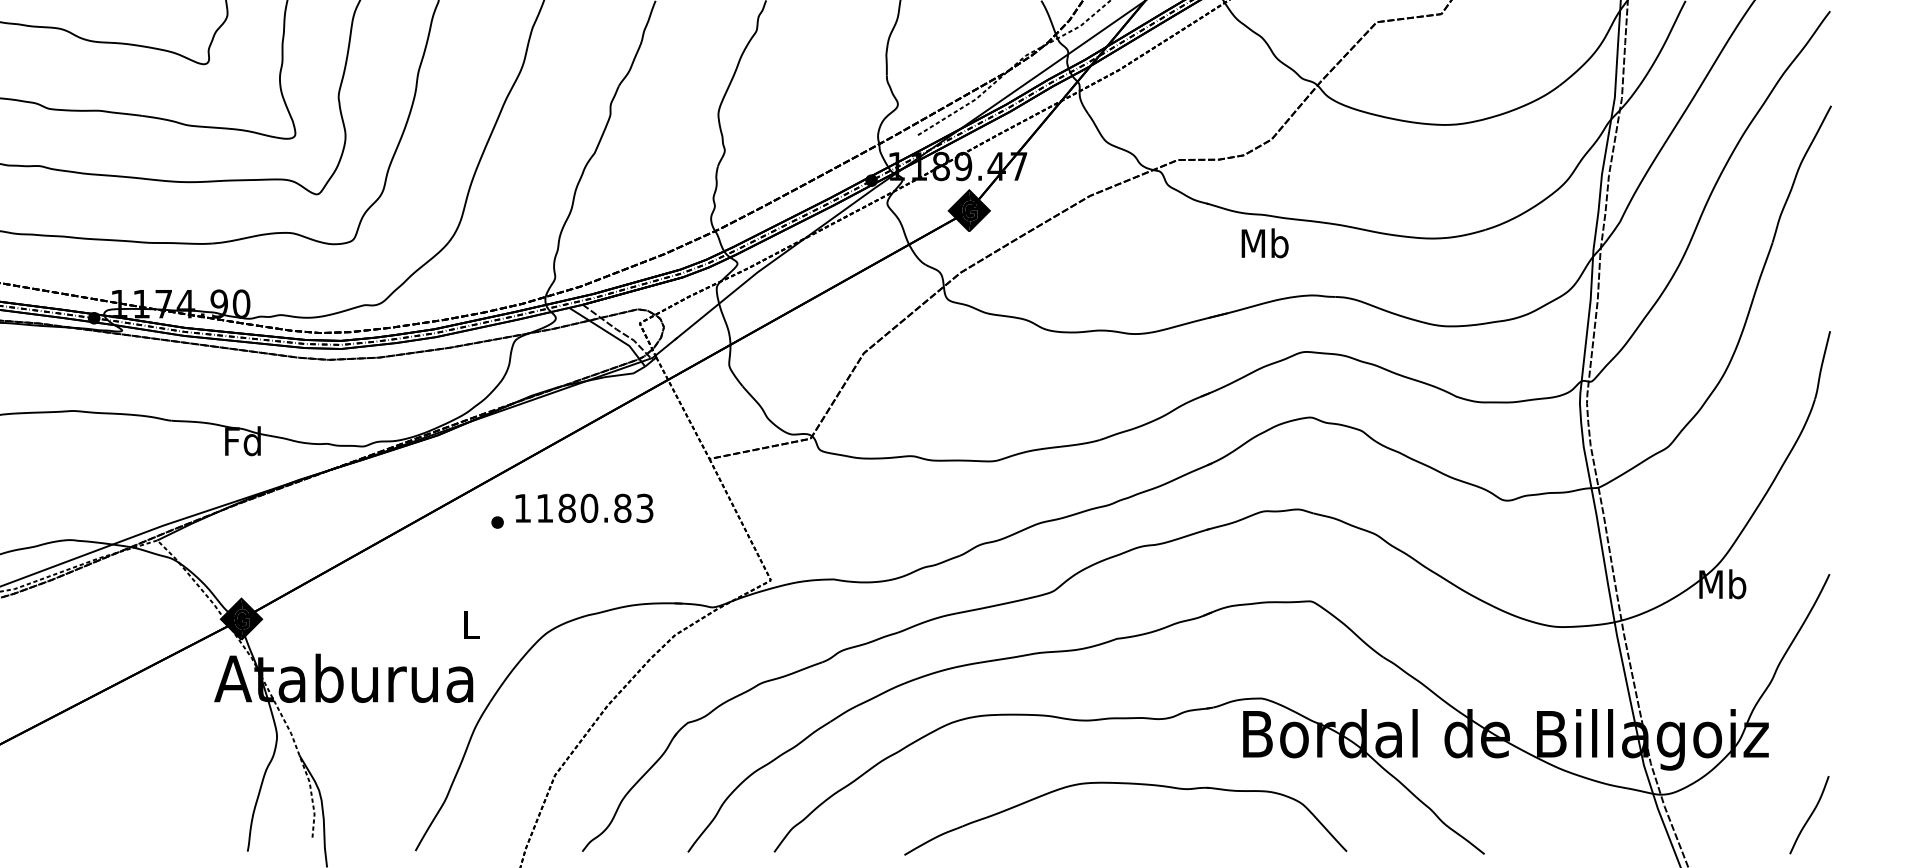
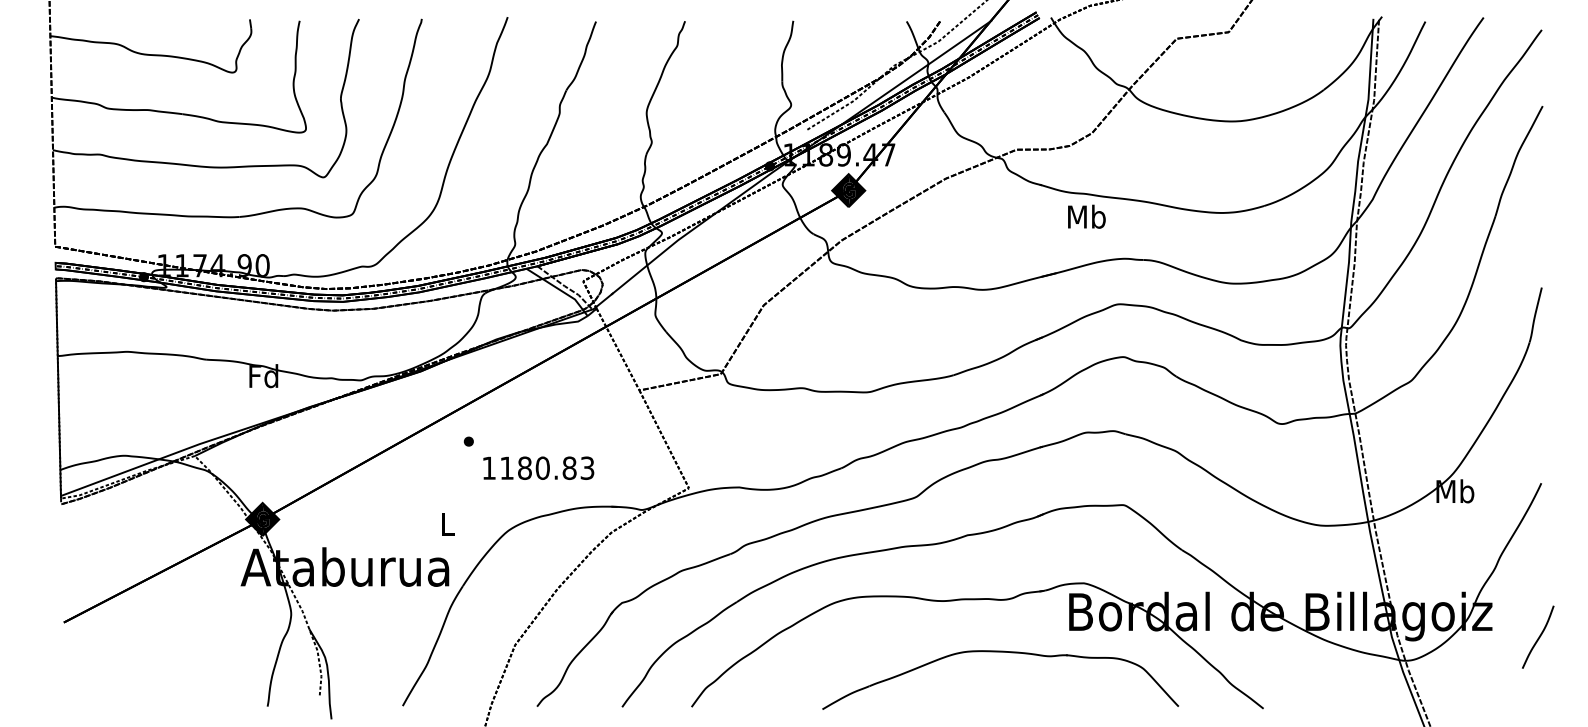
text: (584, 507) -> (538, 467), moved
part: (1125, 784) -> (1000, 652), moved
curve: (1809, 814) -> (1538, 636), moved

